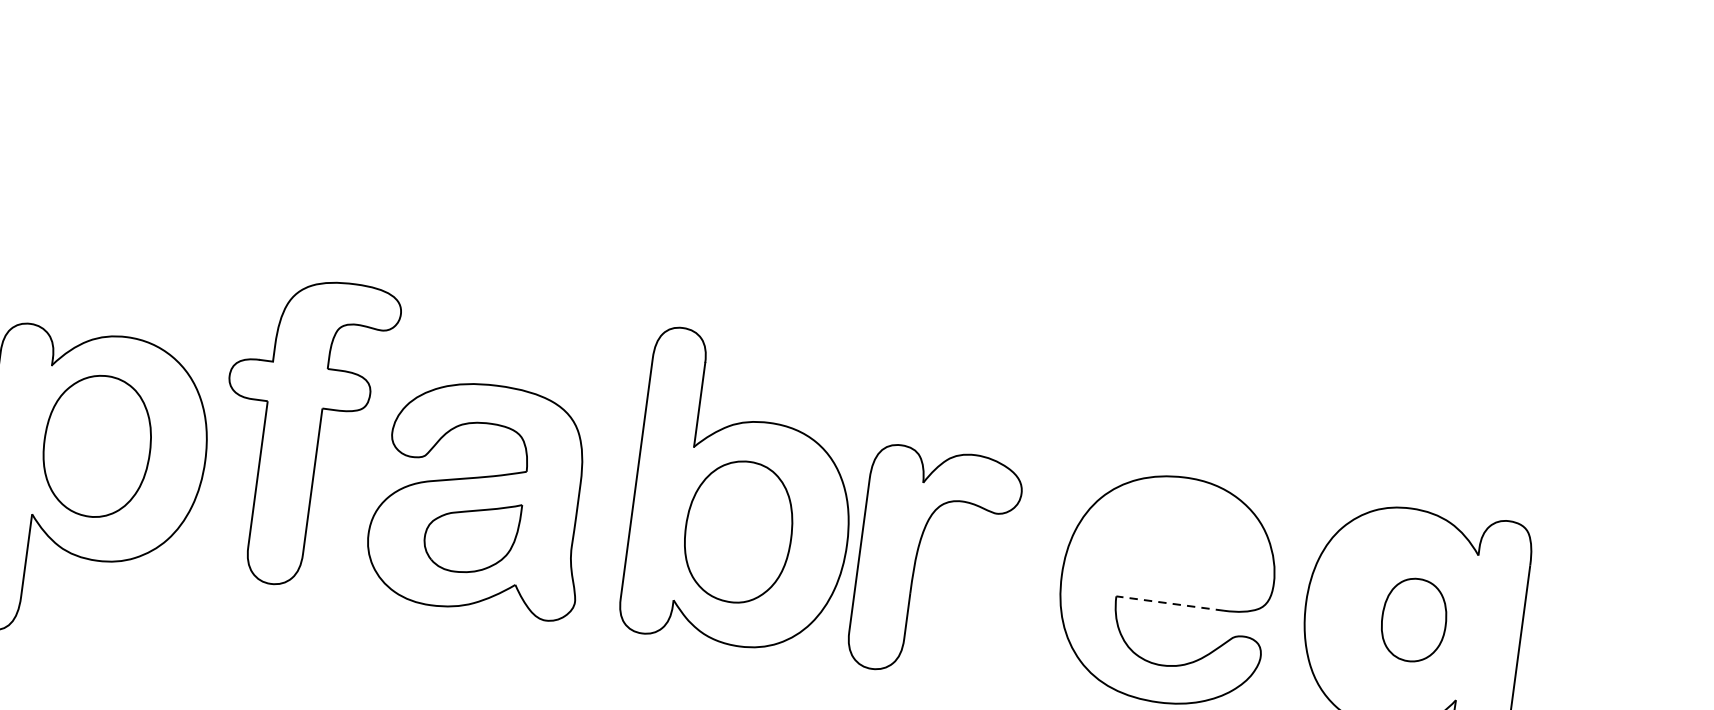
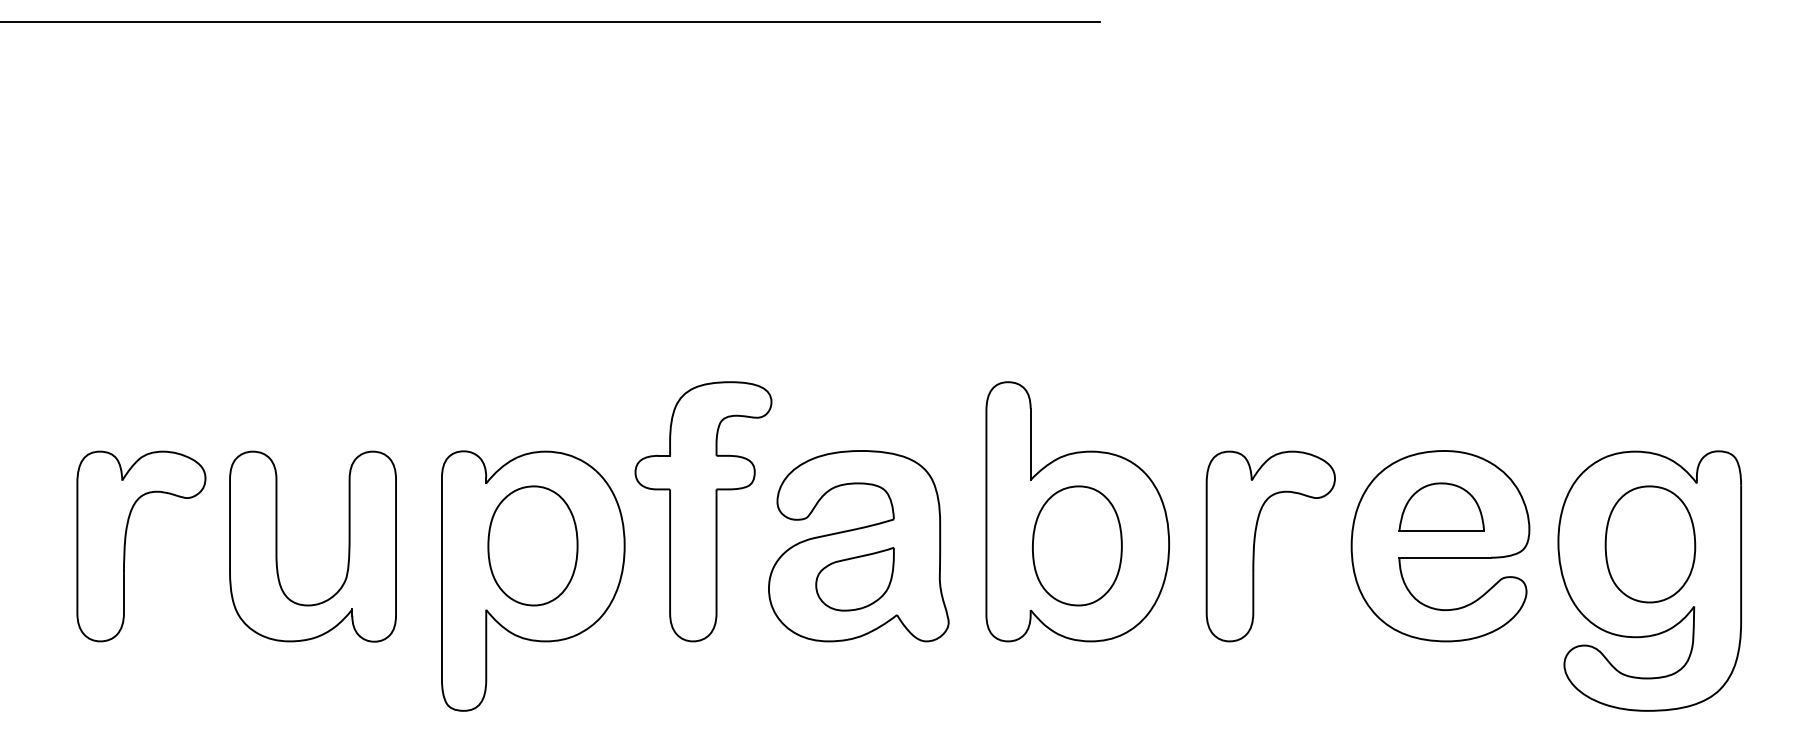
part: (1173, 542) -> (1441, 506), added
part: (917, 557) -> (1255, 543), moved
line: (1170, 603) -> (1445, 557), dashed -> solid
part: (1414, 620) -> (1650, 544), size x1.67

